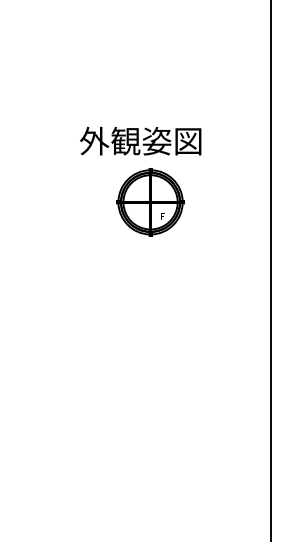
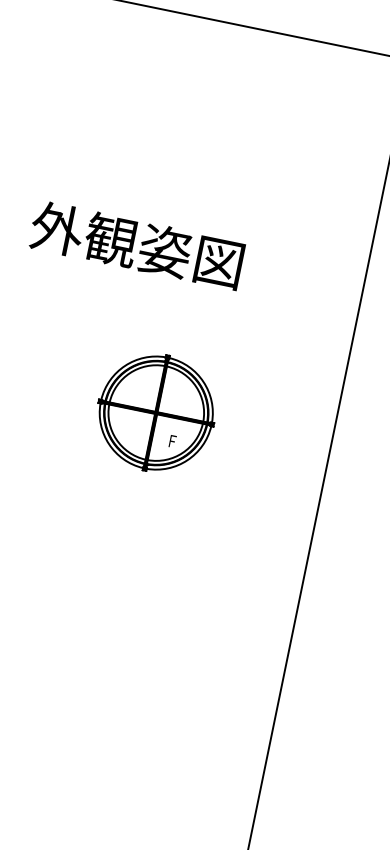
text: (140, 140) -> (136, 243), moved
part: (150, 202) -> (156, 413), moved

